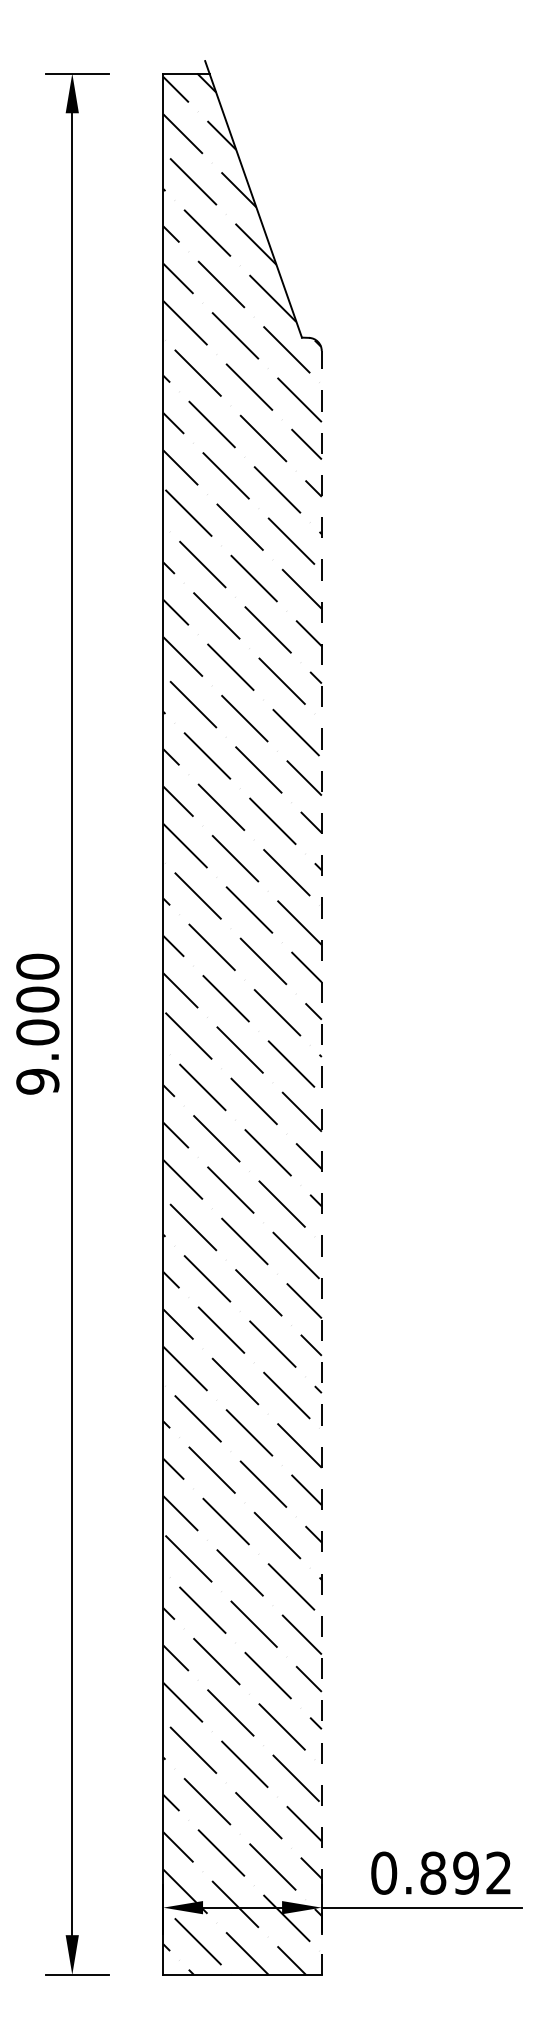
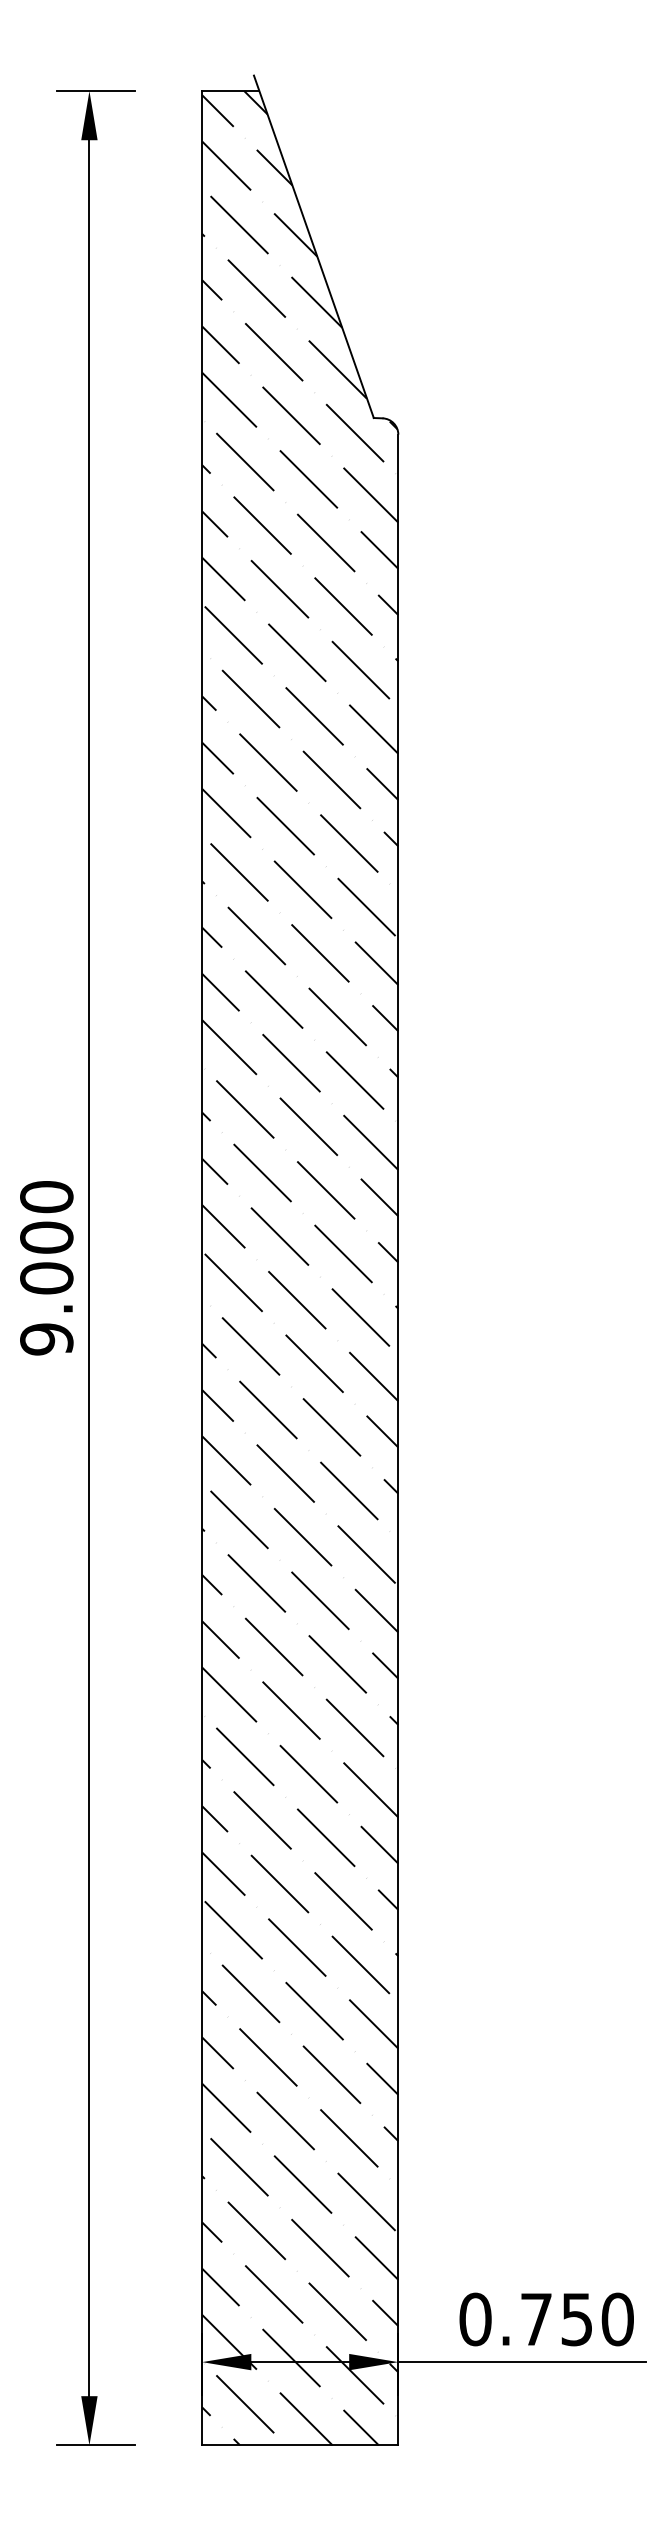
line: (321, 1162) -> (398, 1439), dashed -> solid
text: (465, 1873) -> (576, 2319), 0.892 -> 0.750

